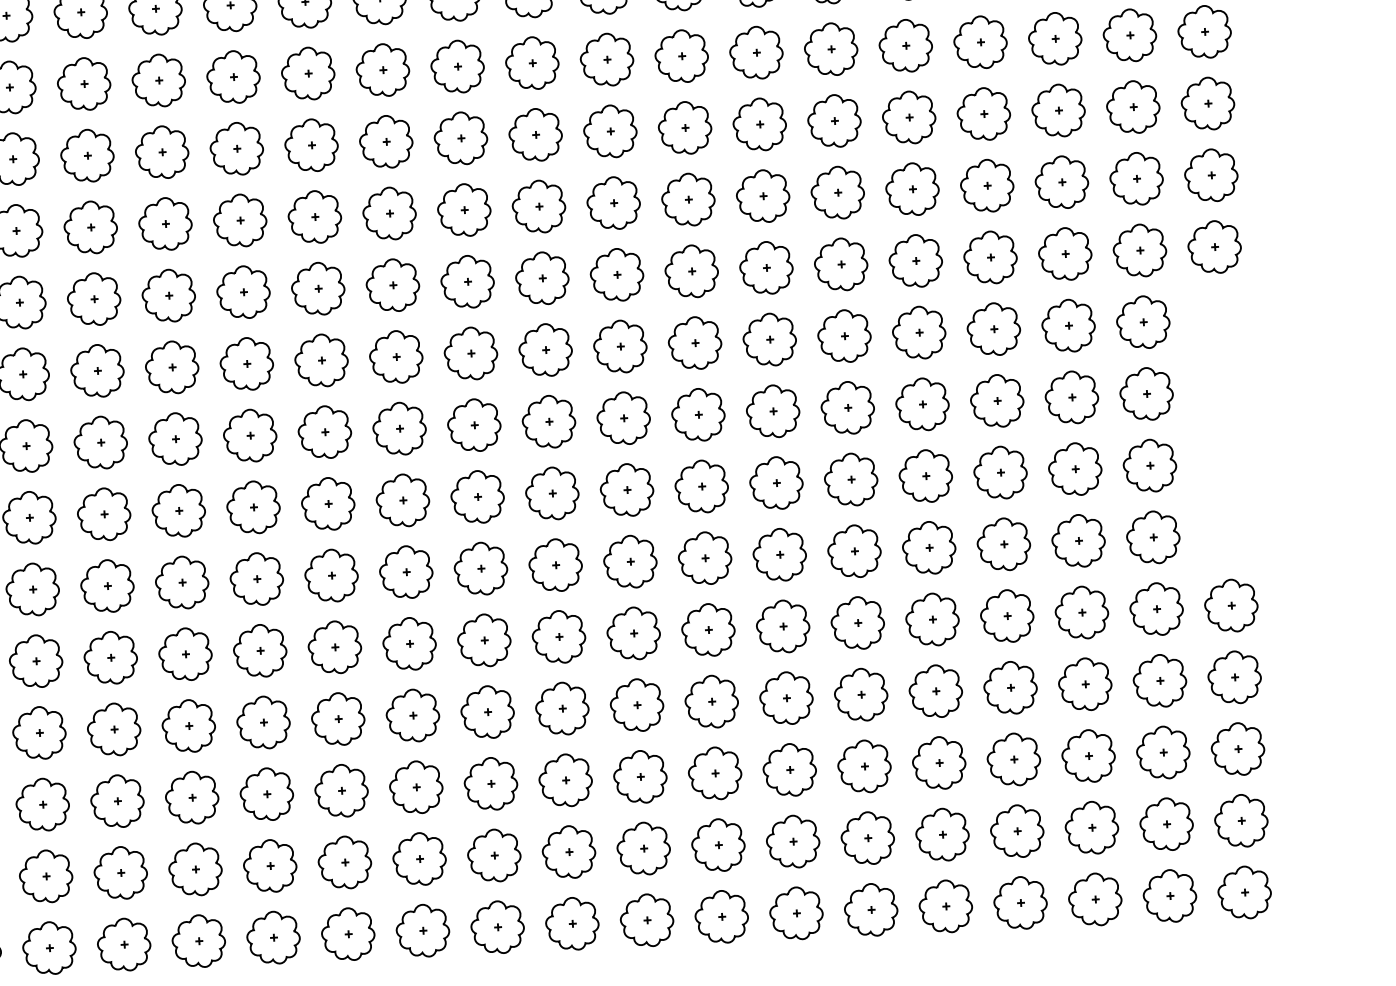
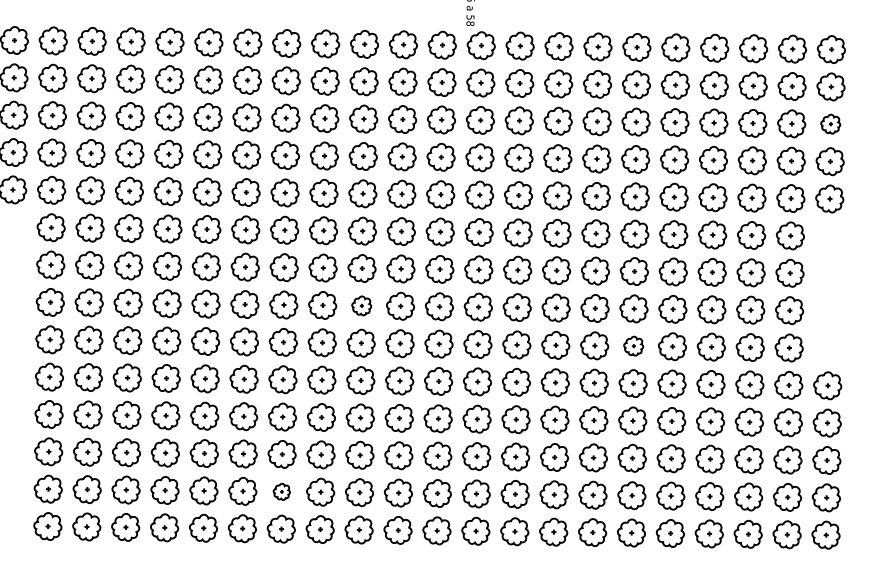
part: (1207, 102) -> (830, 123), size x0.7
part: (327, 503) -> (361, 305), size x0.7
part: (854, 549) -> (633, 345), size x0.7
part: (195, 869) -> (281, 491), size x0.6

